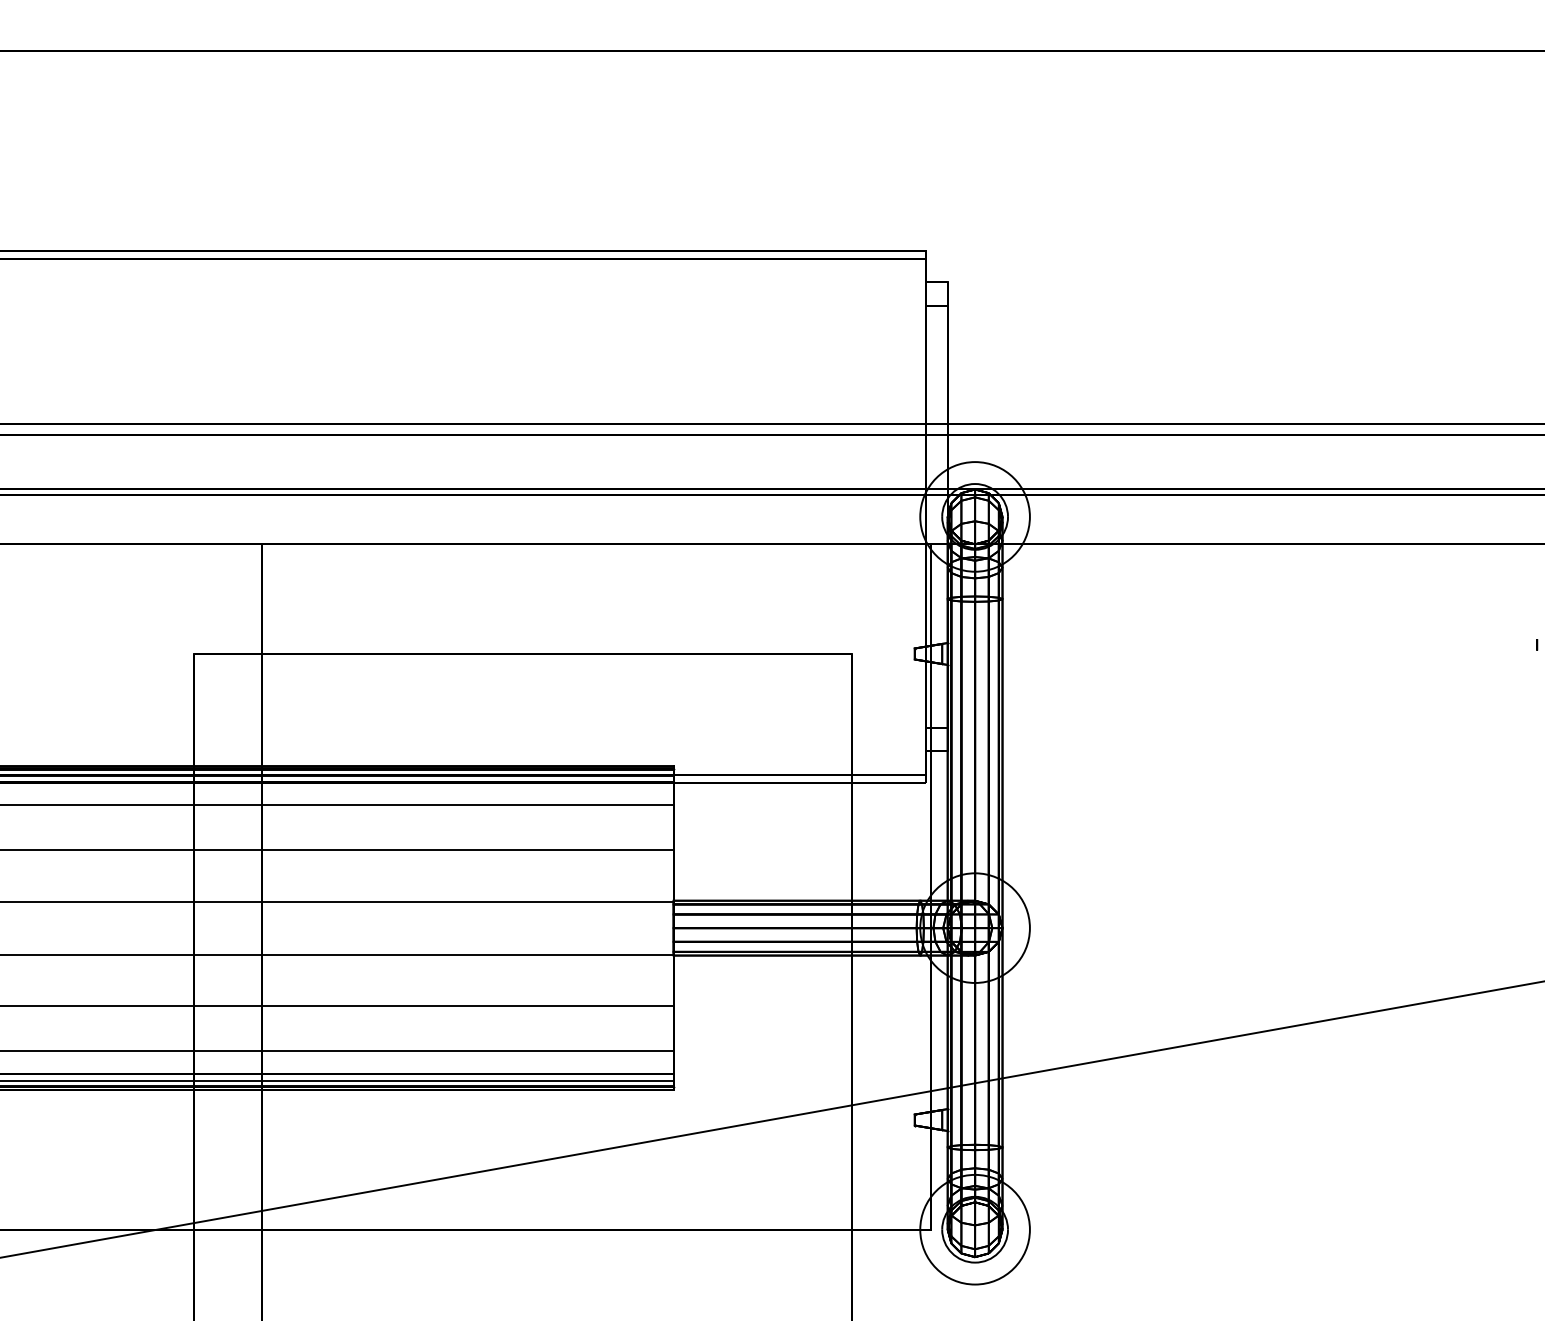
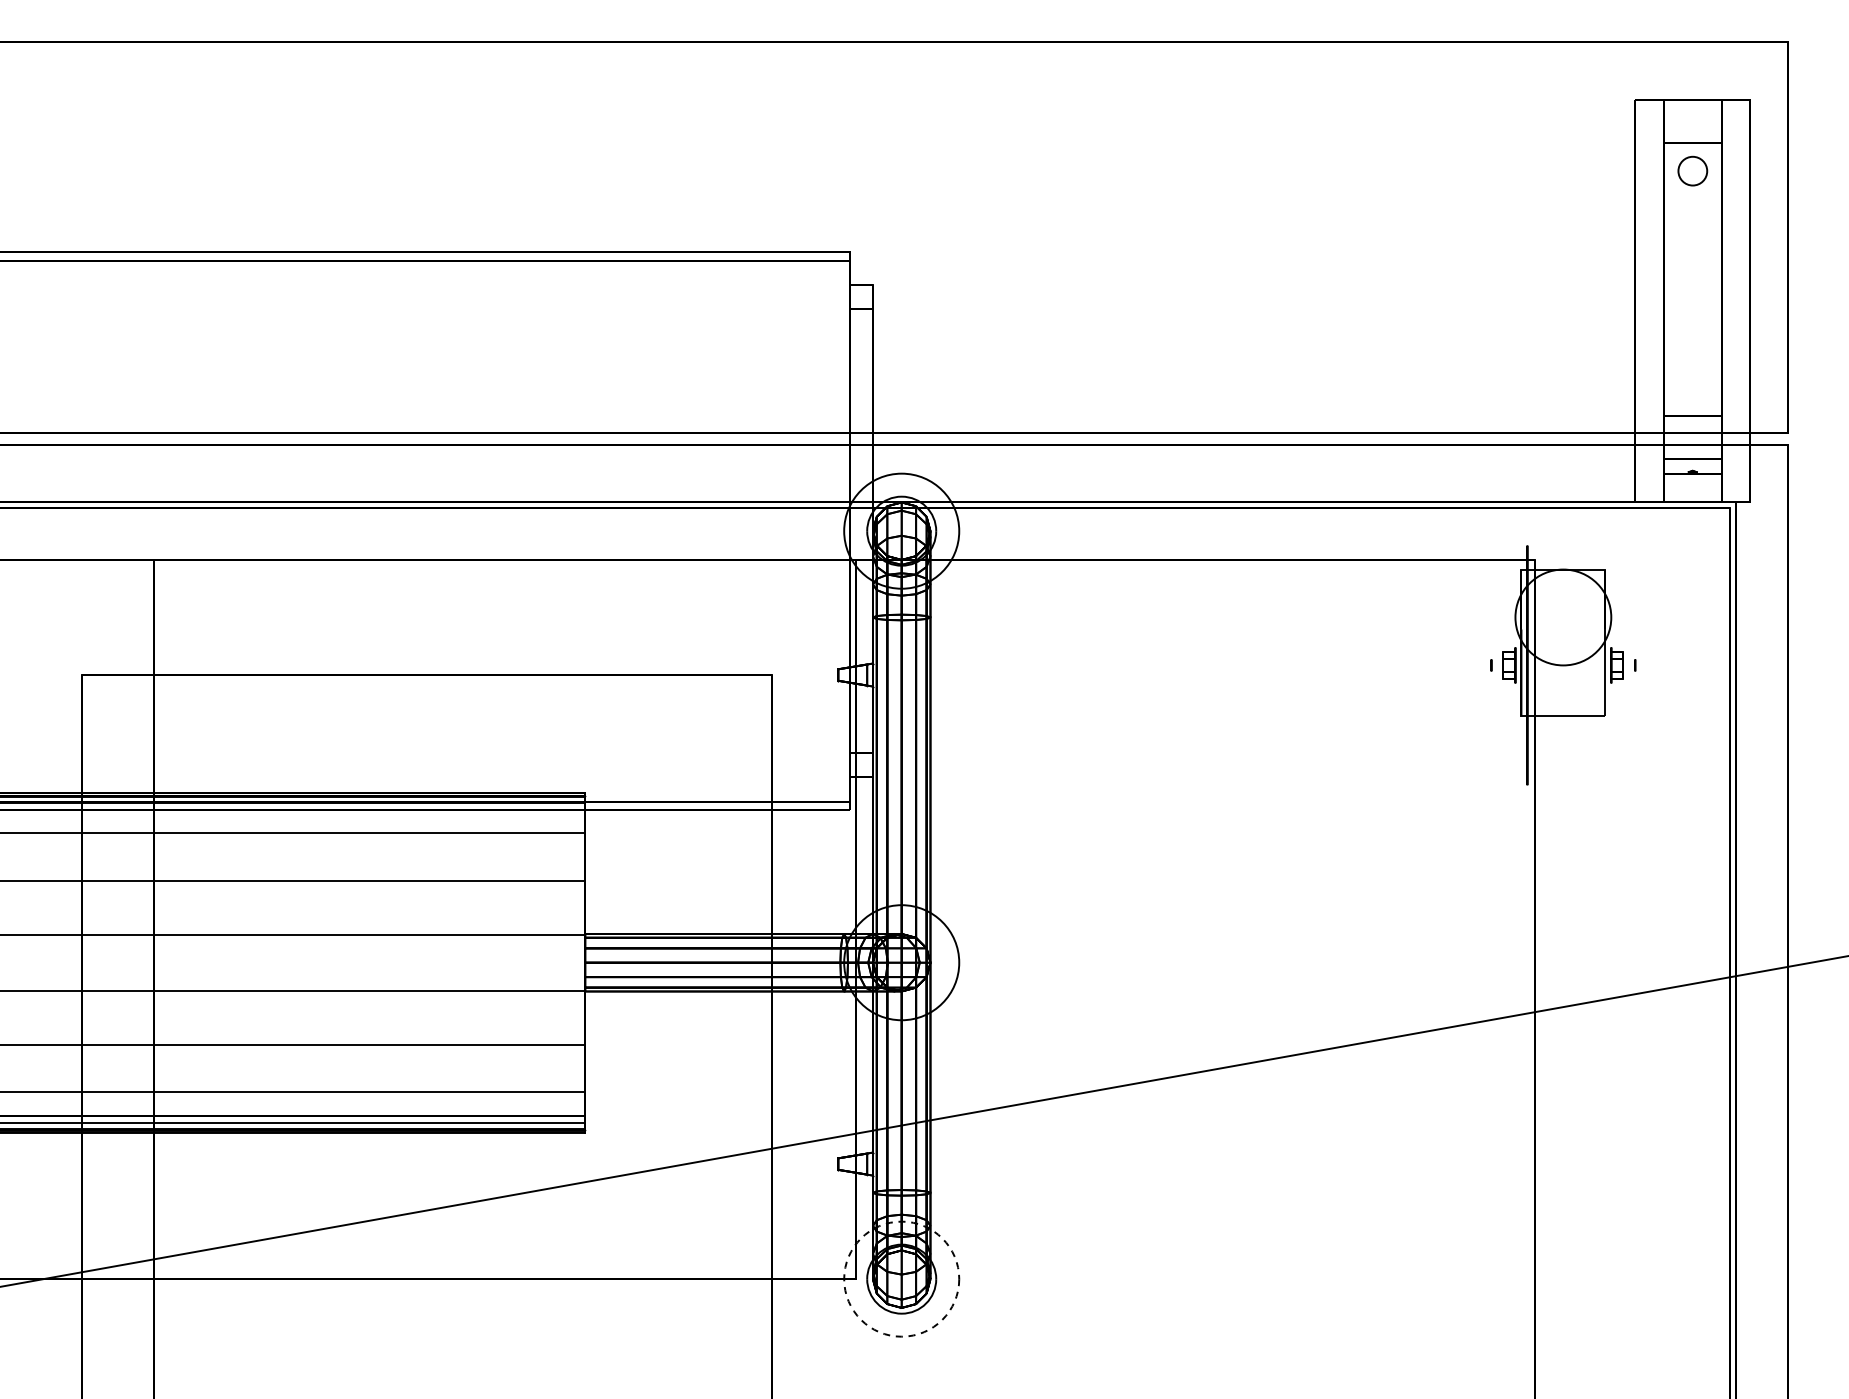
circle: (974, 1229) -> (901, 1278), solid -> dashed

